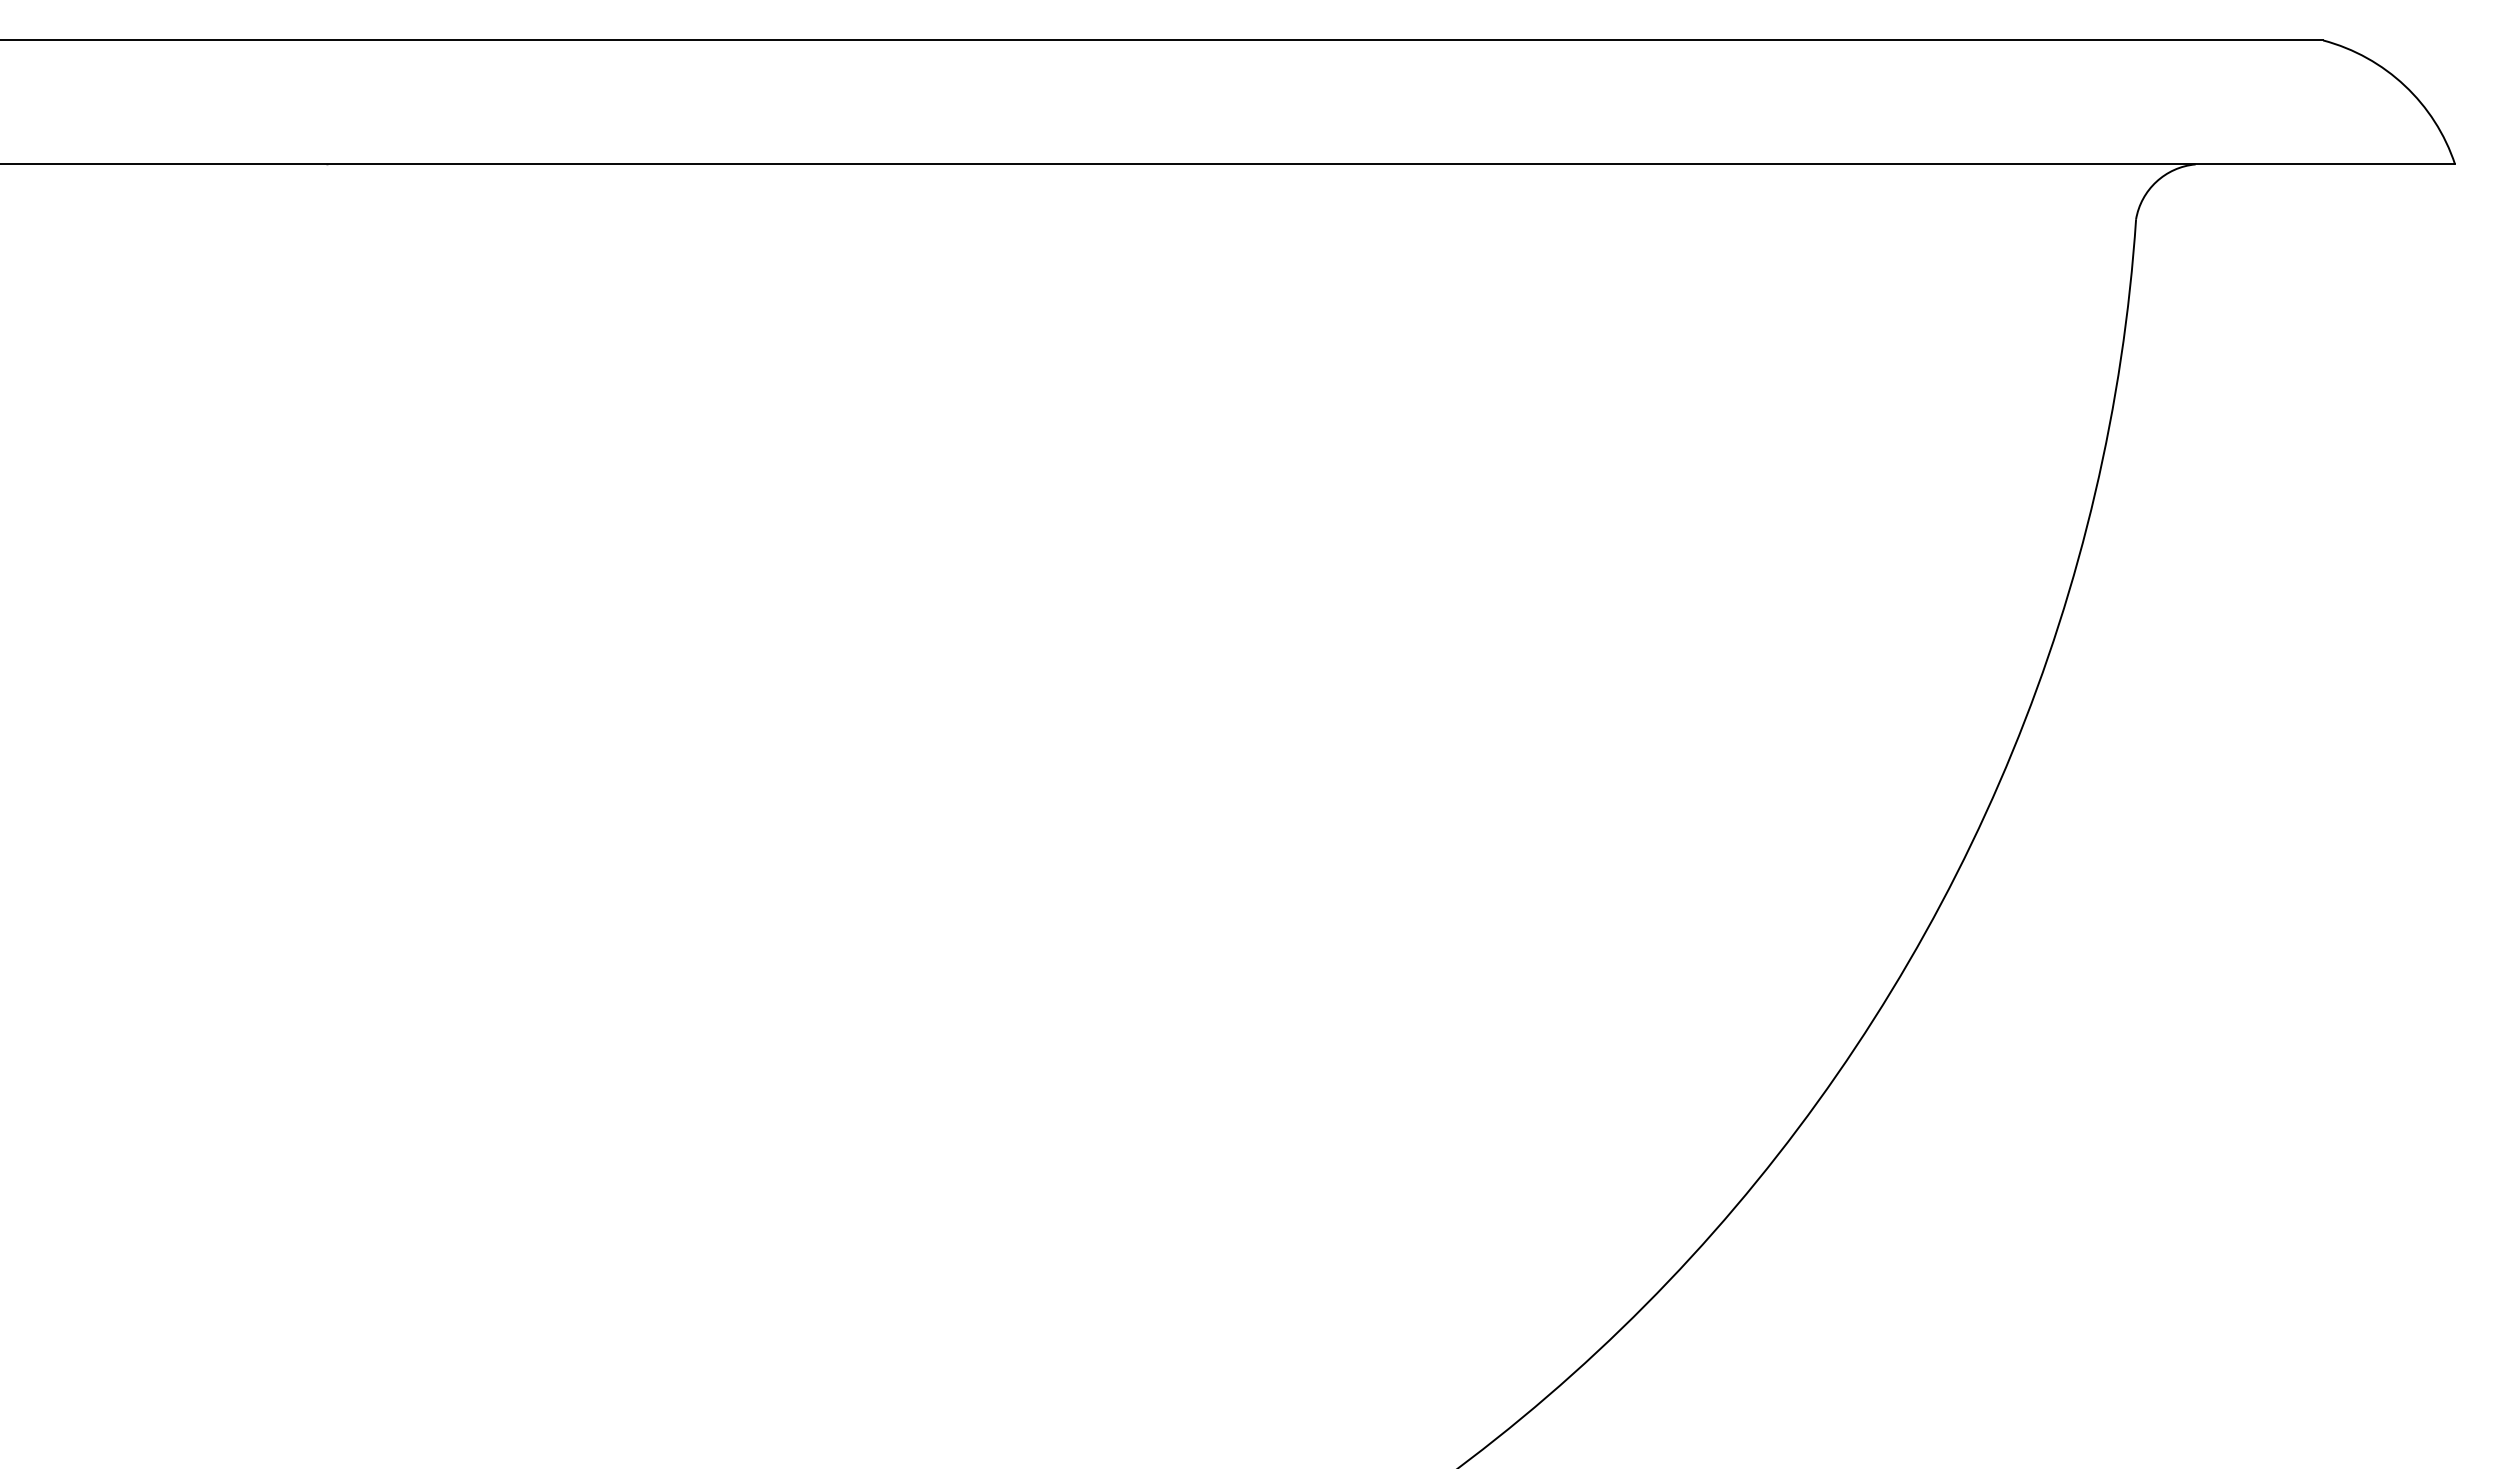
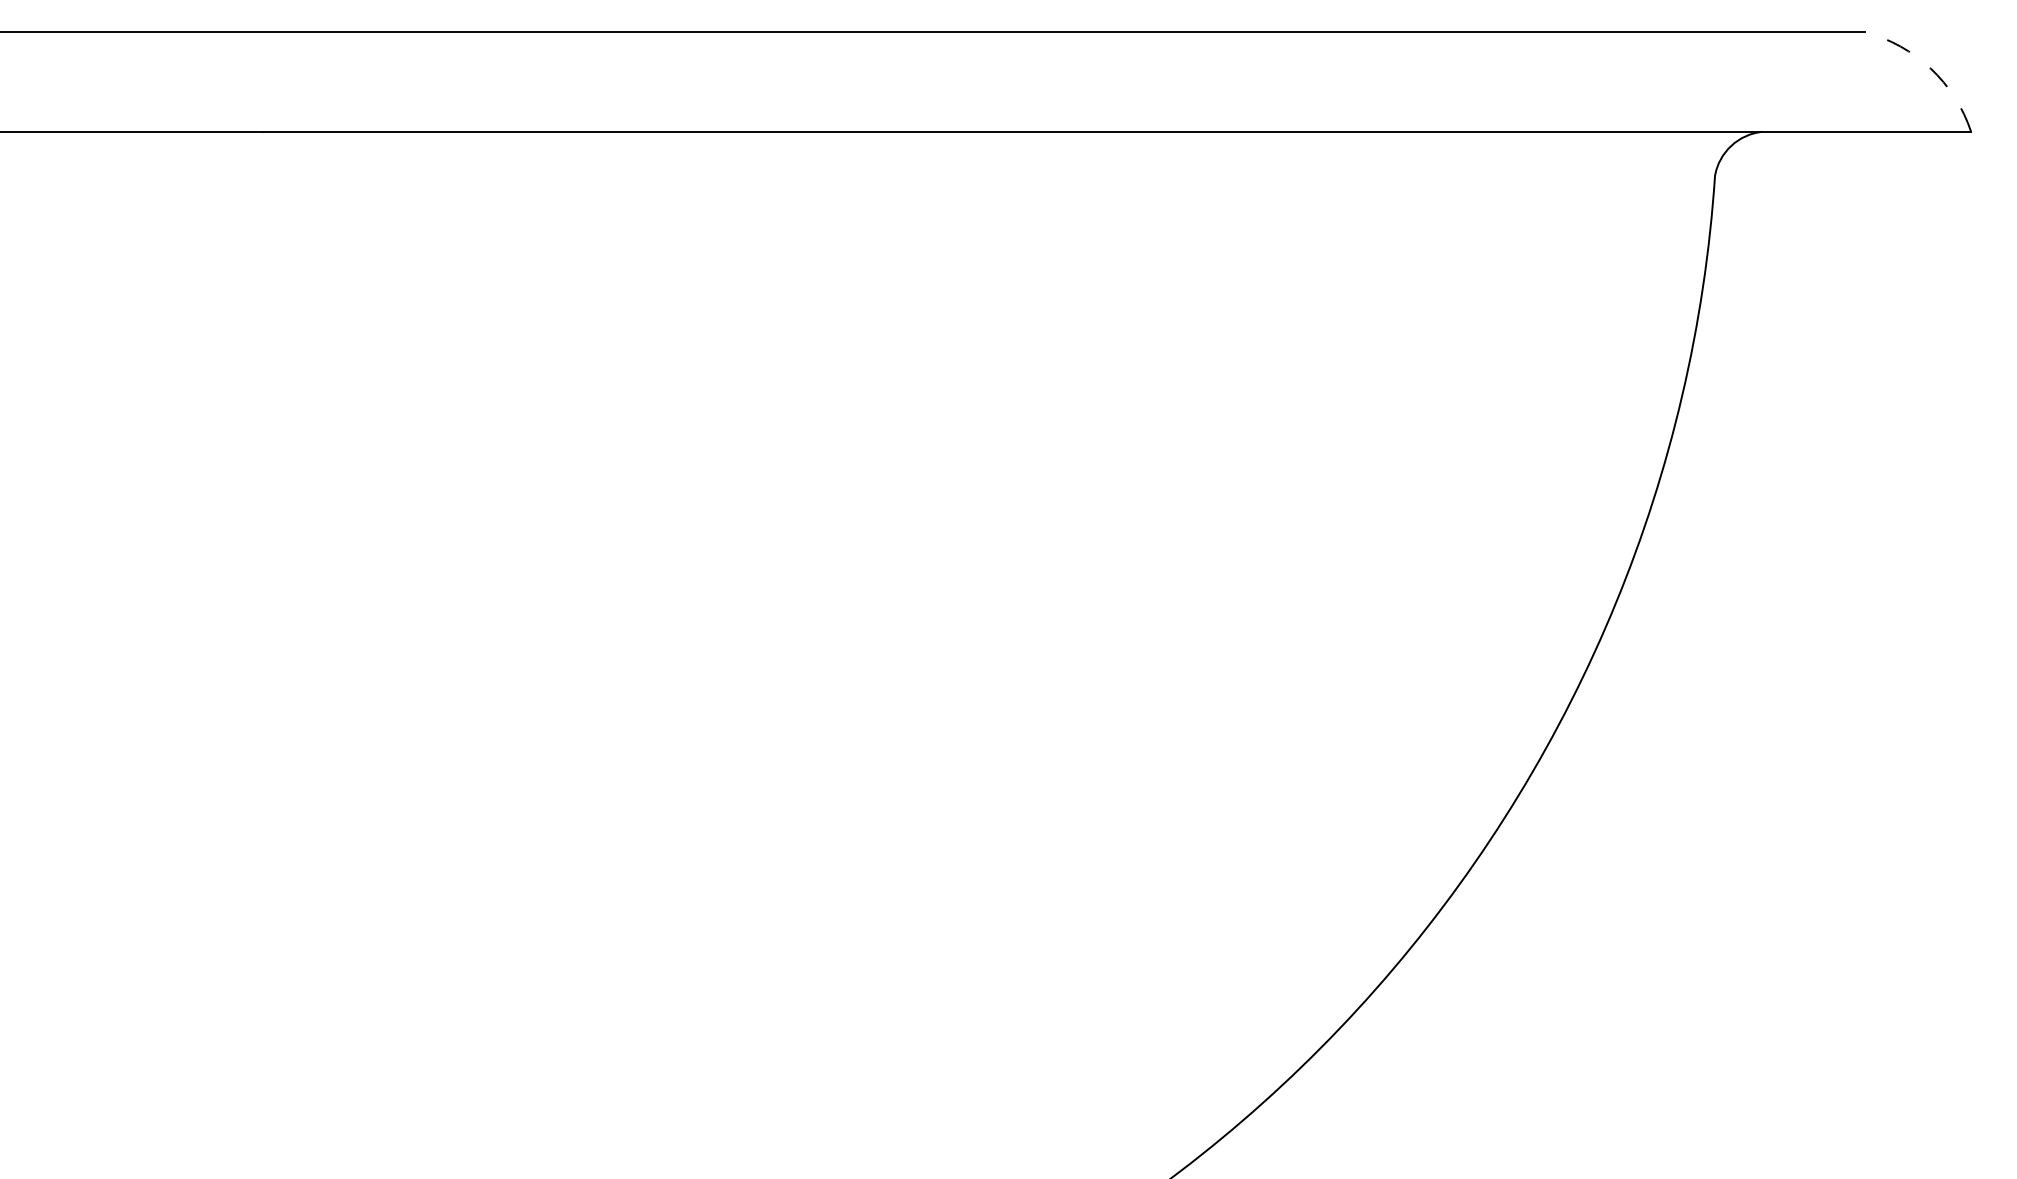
arc: (2404, 85) -> (1930, 68), solid -> dashed

